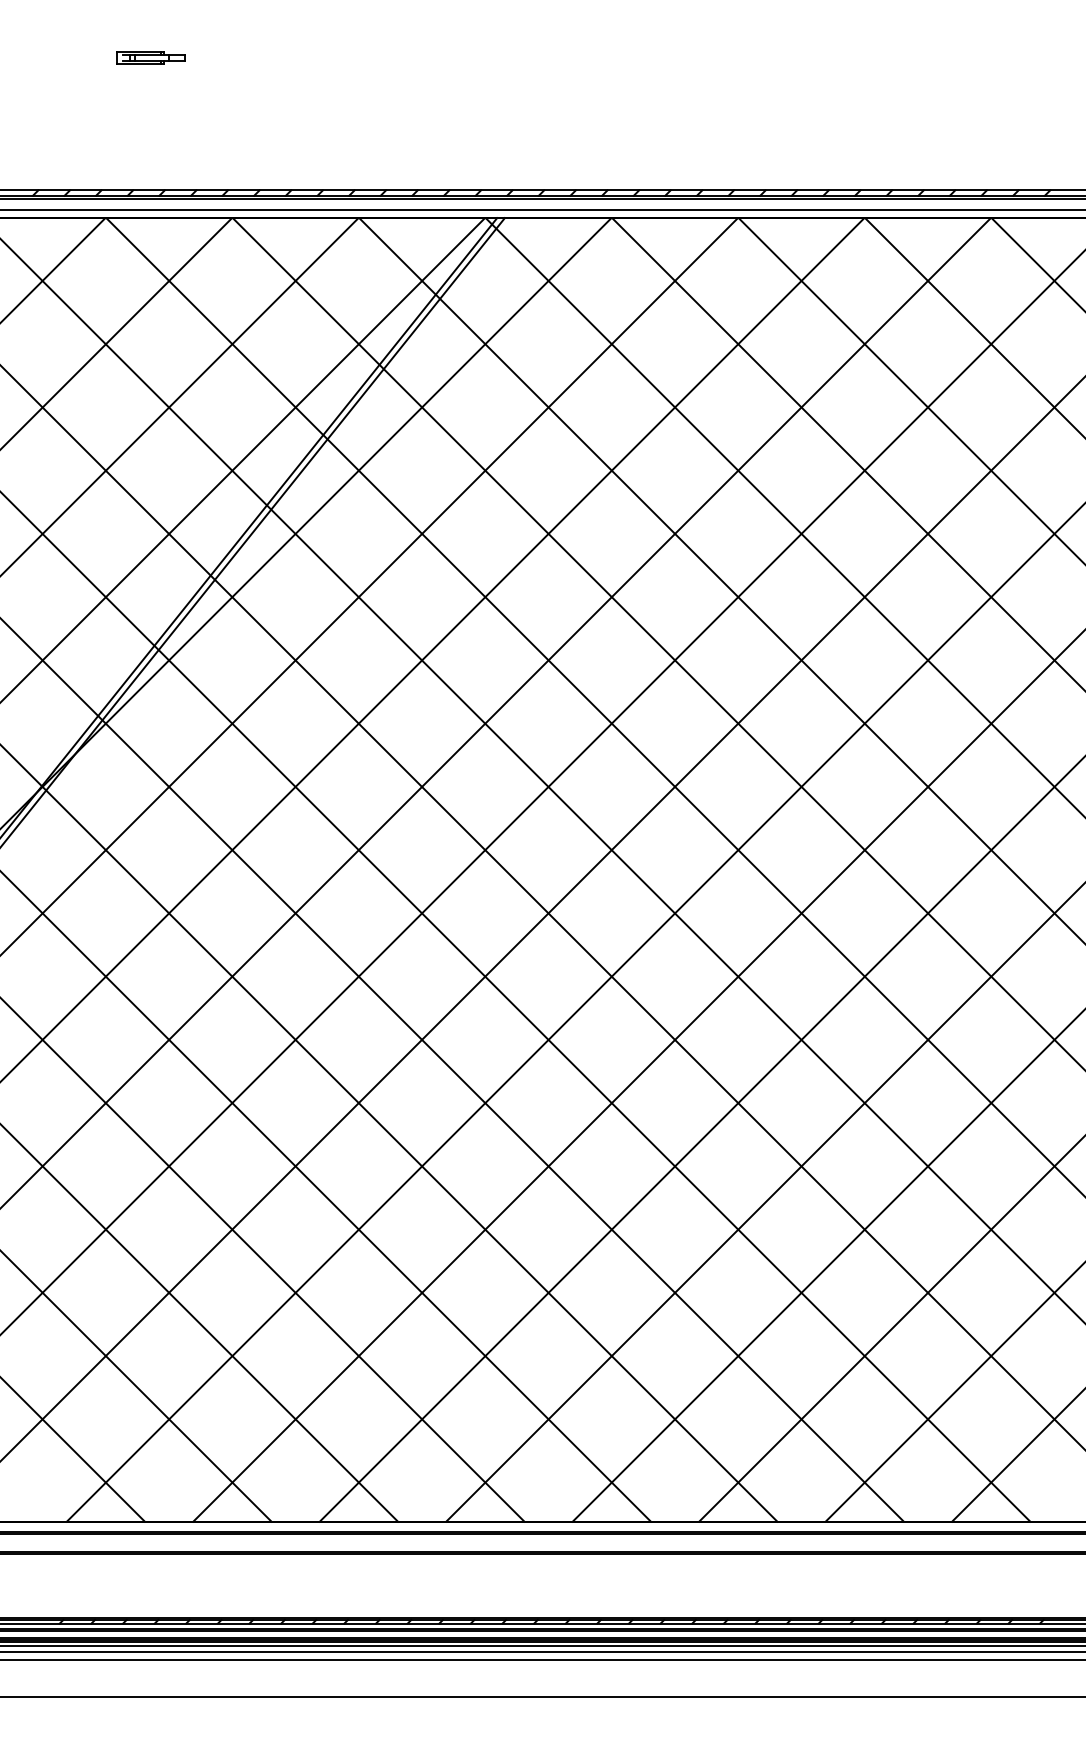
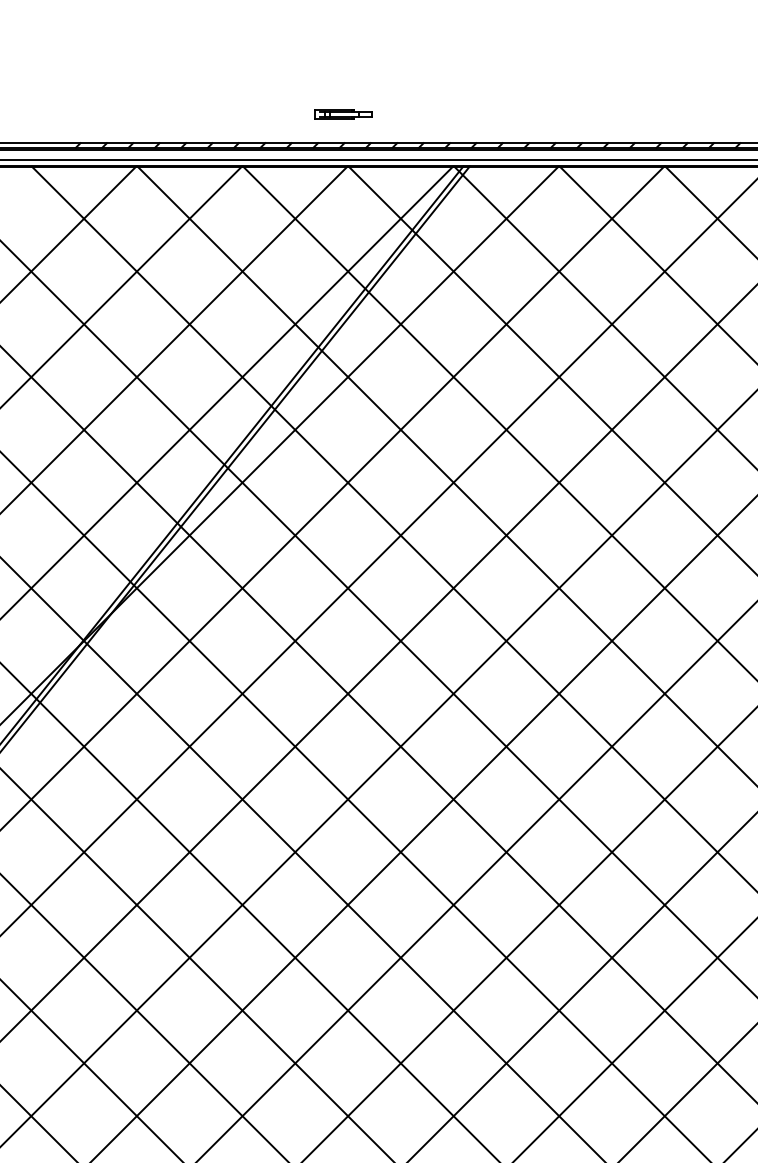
part: (150, 57) -> (342, 114), moved

